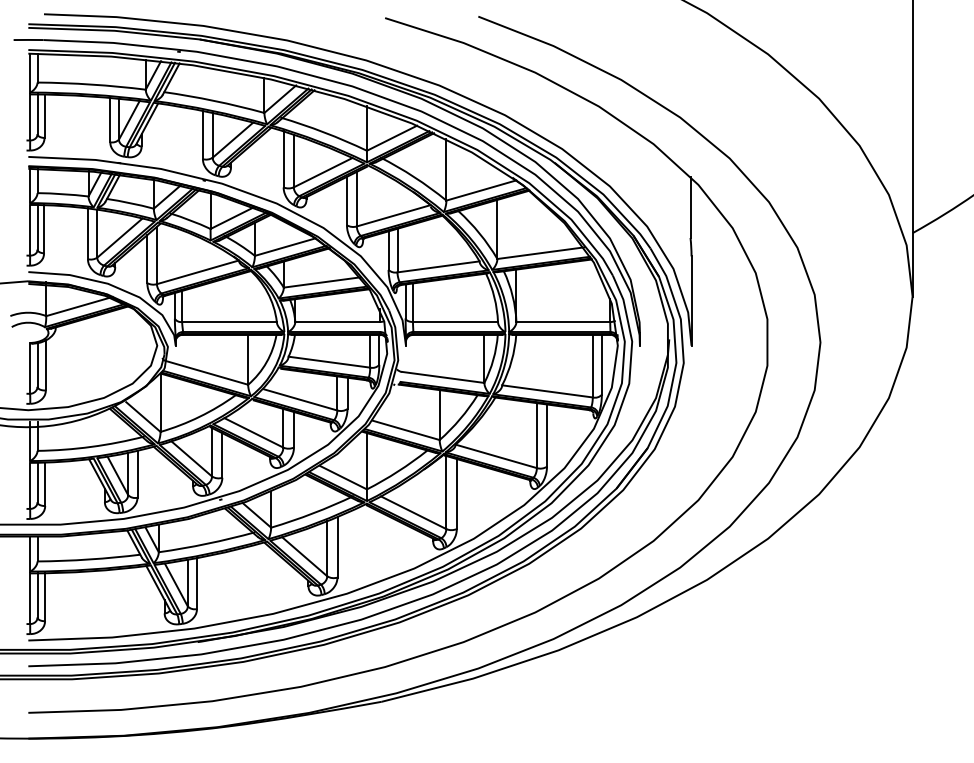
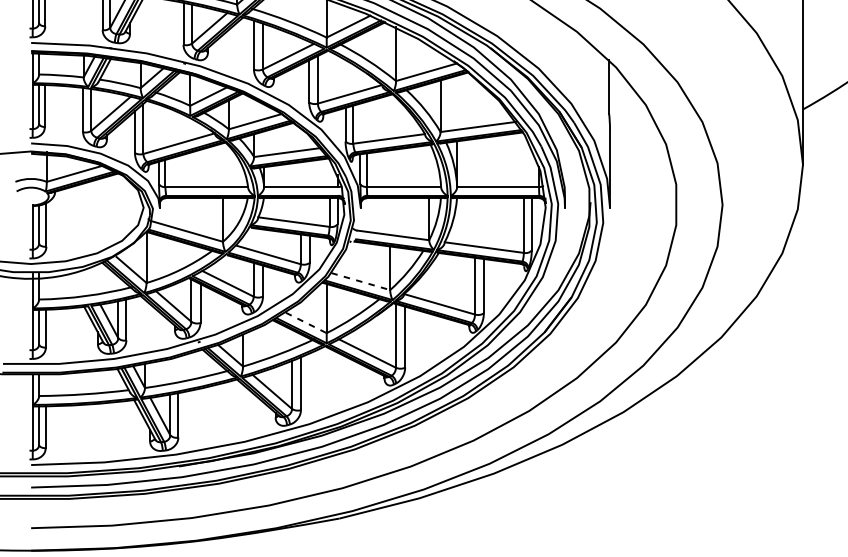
line: (406, 430) -> (361, 281), solid -> dashed
line: (344, 477) -> (307, 322), solid -> dashed

